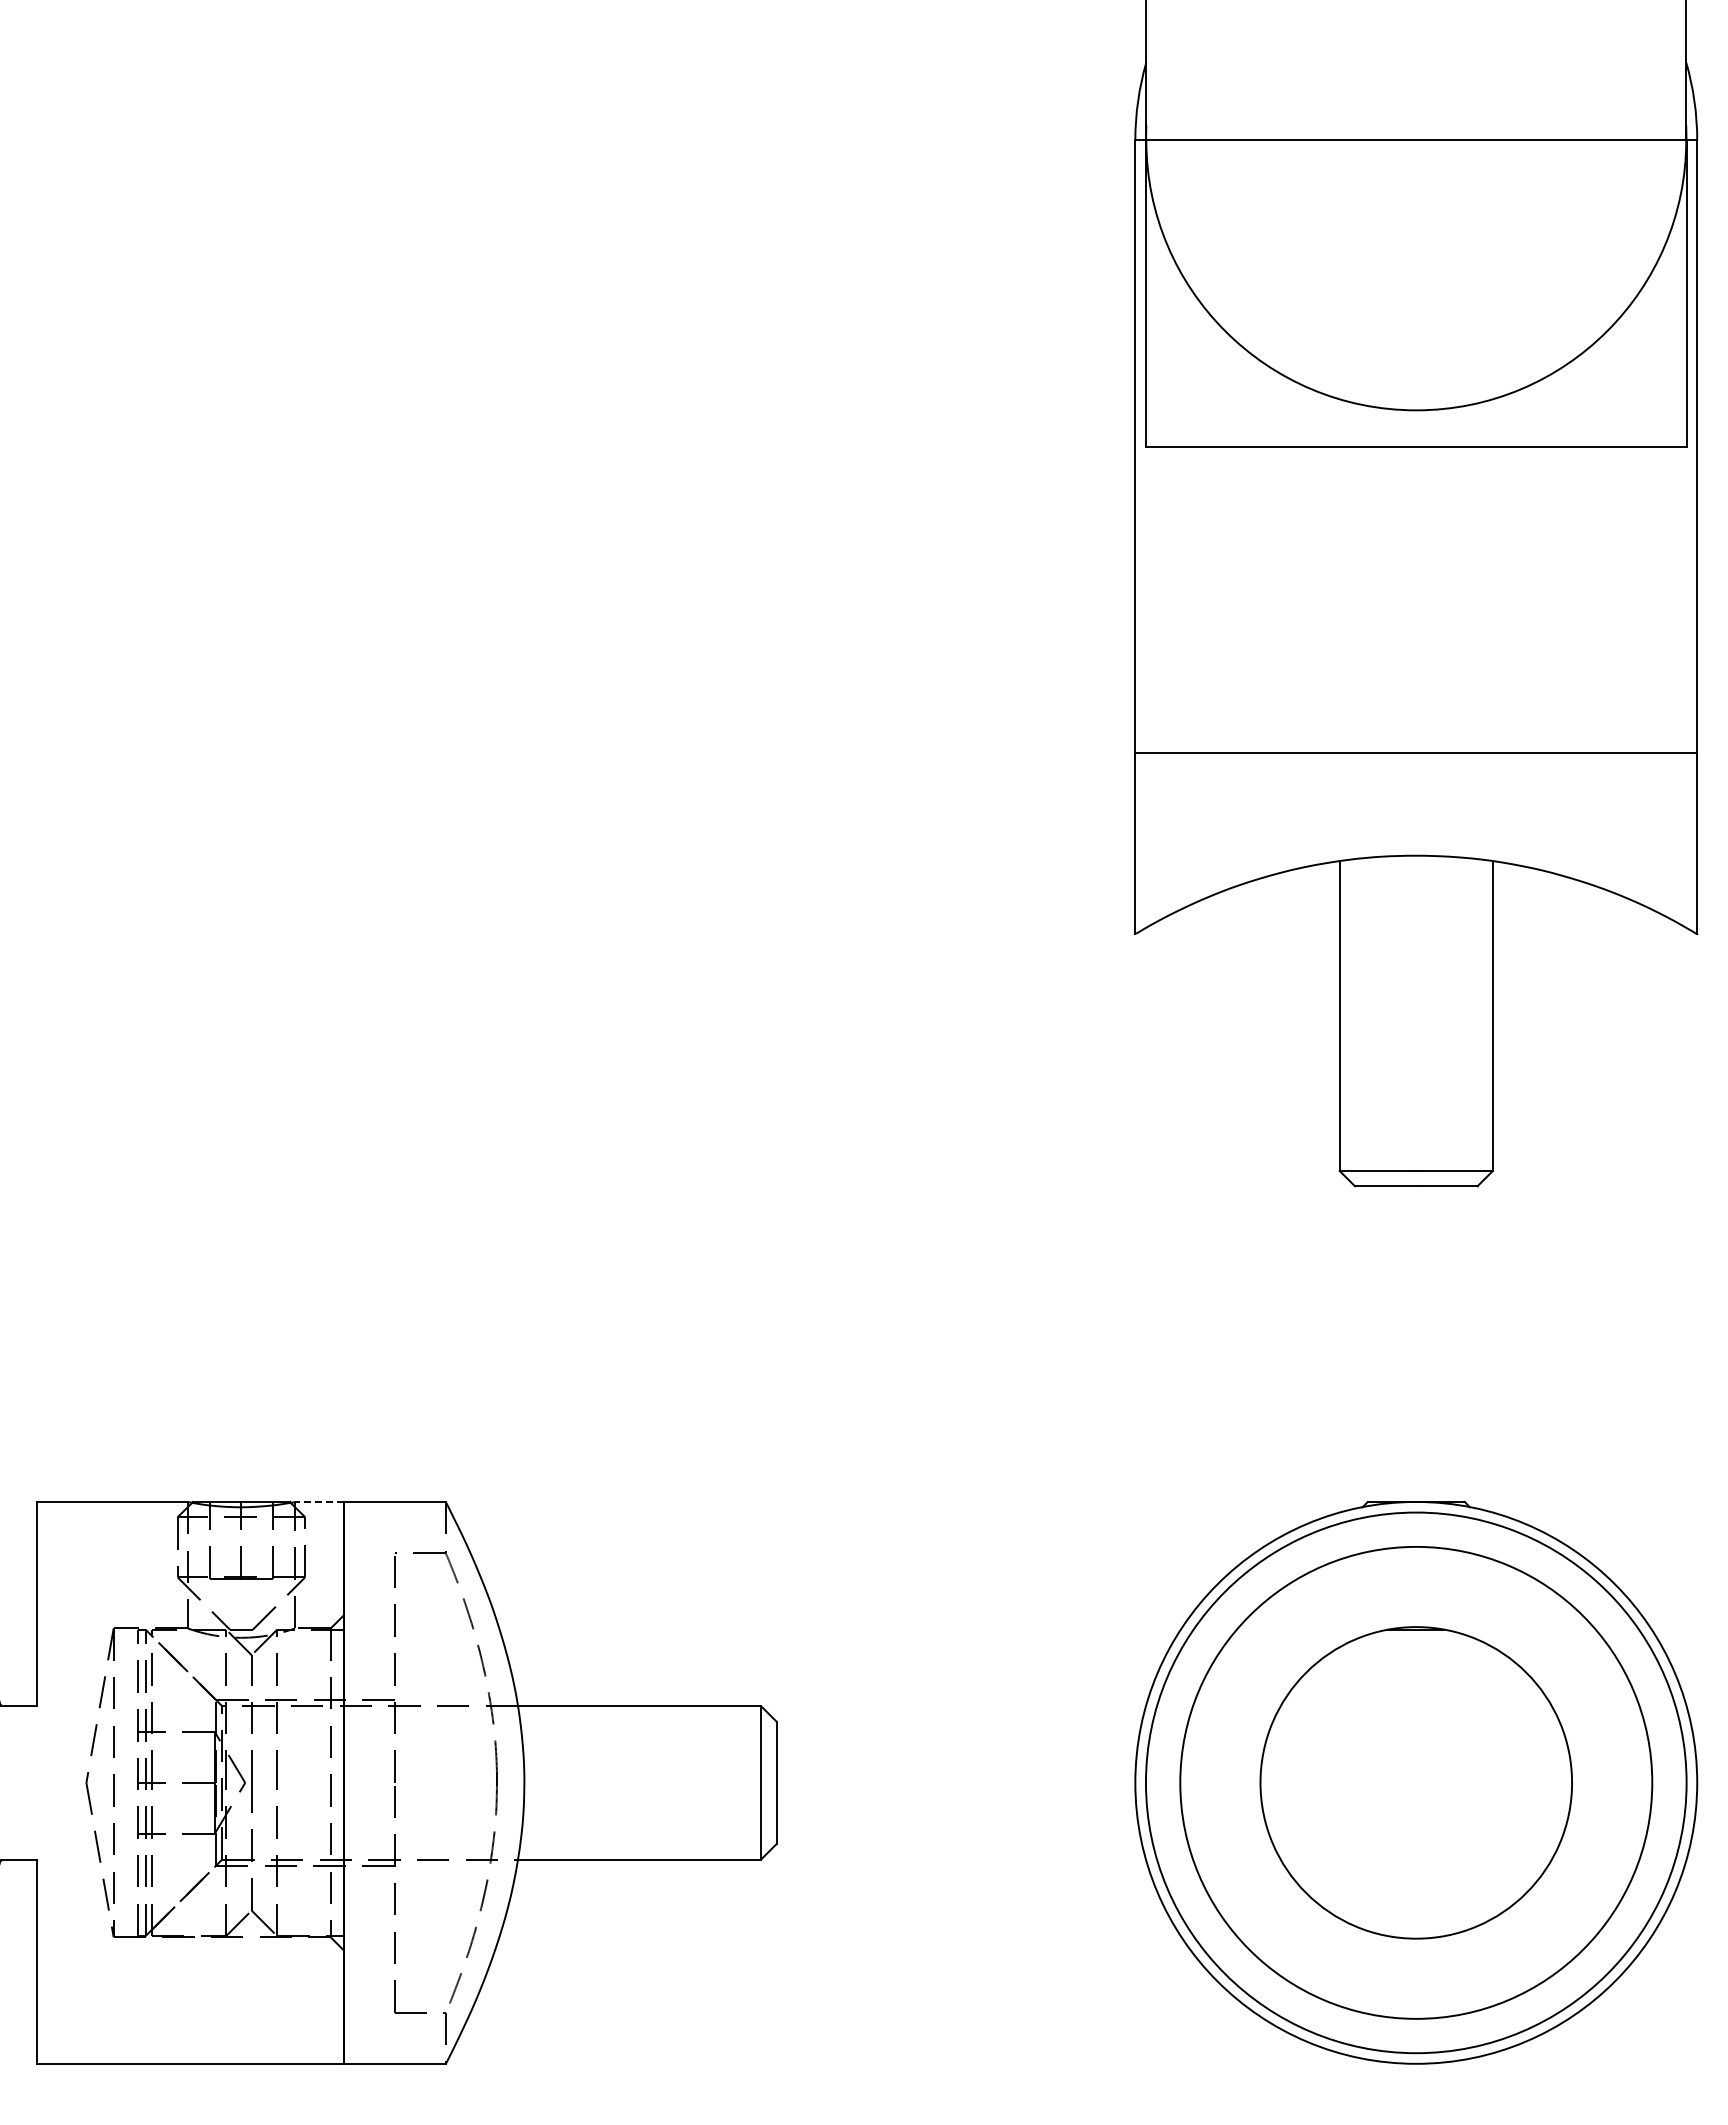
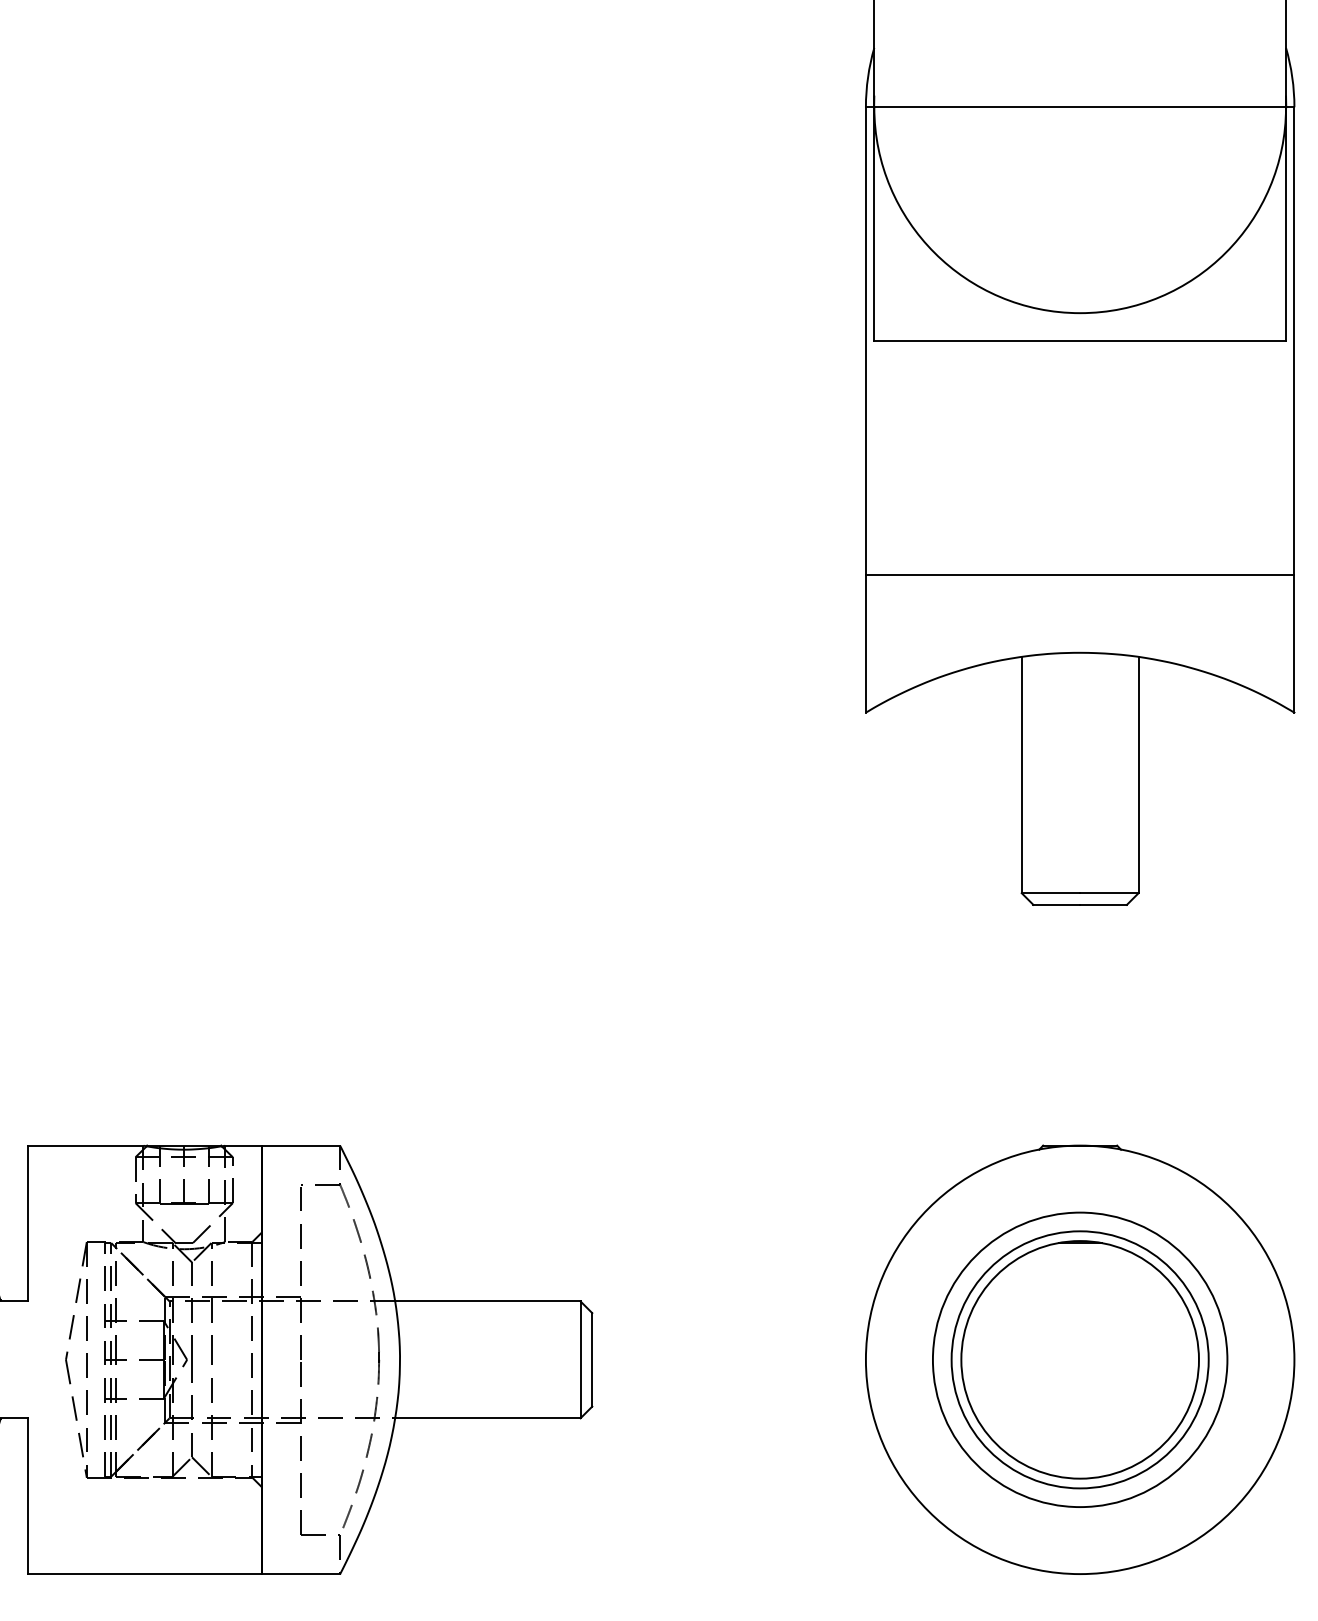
line: (318, 1501) -> (243, 1145), dashed -> solid
circle: (1415, 1782) -> (1079, 1359), size x0.71
circle: (1416, 1782) -> (1080, 1359), size x0.71

